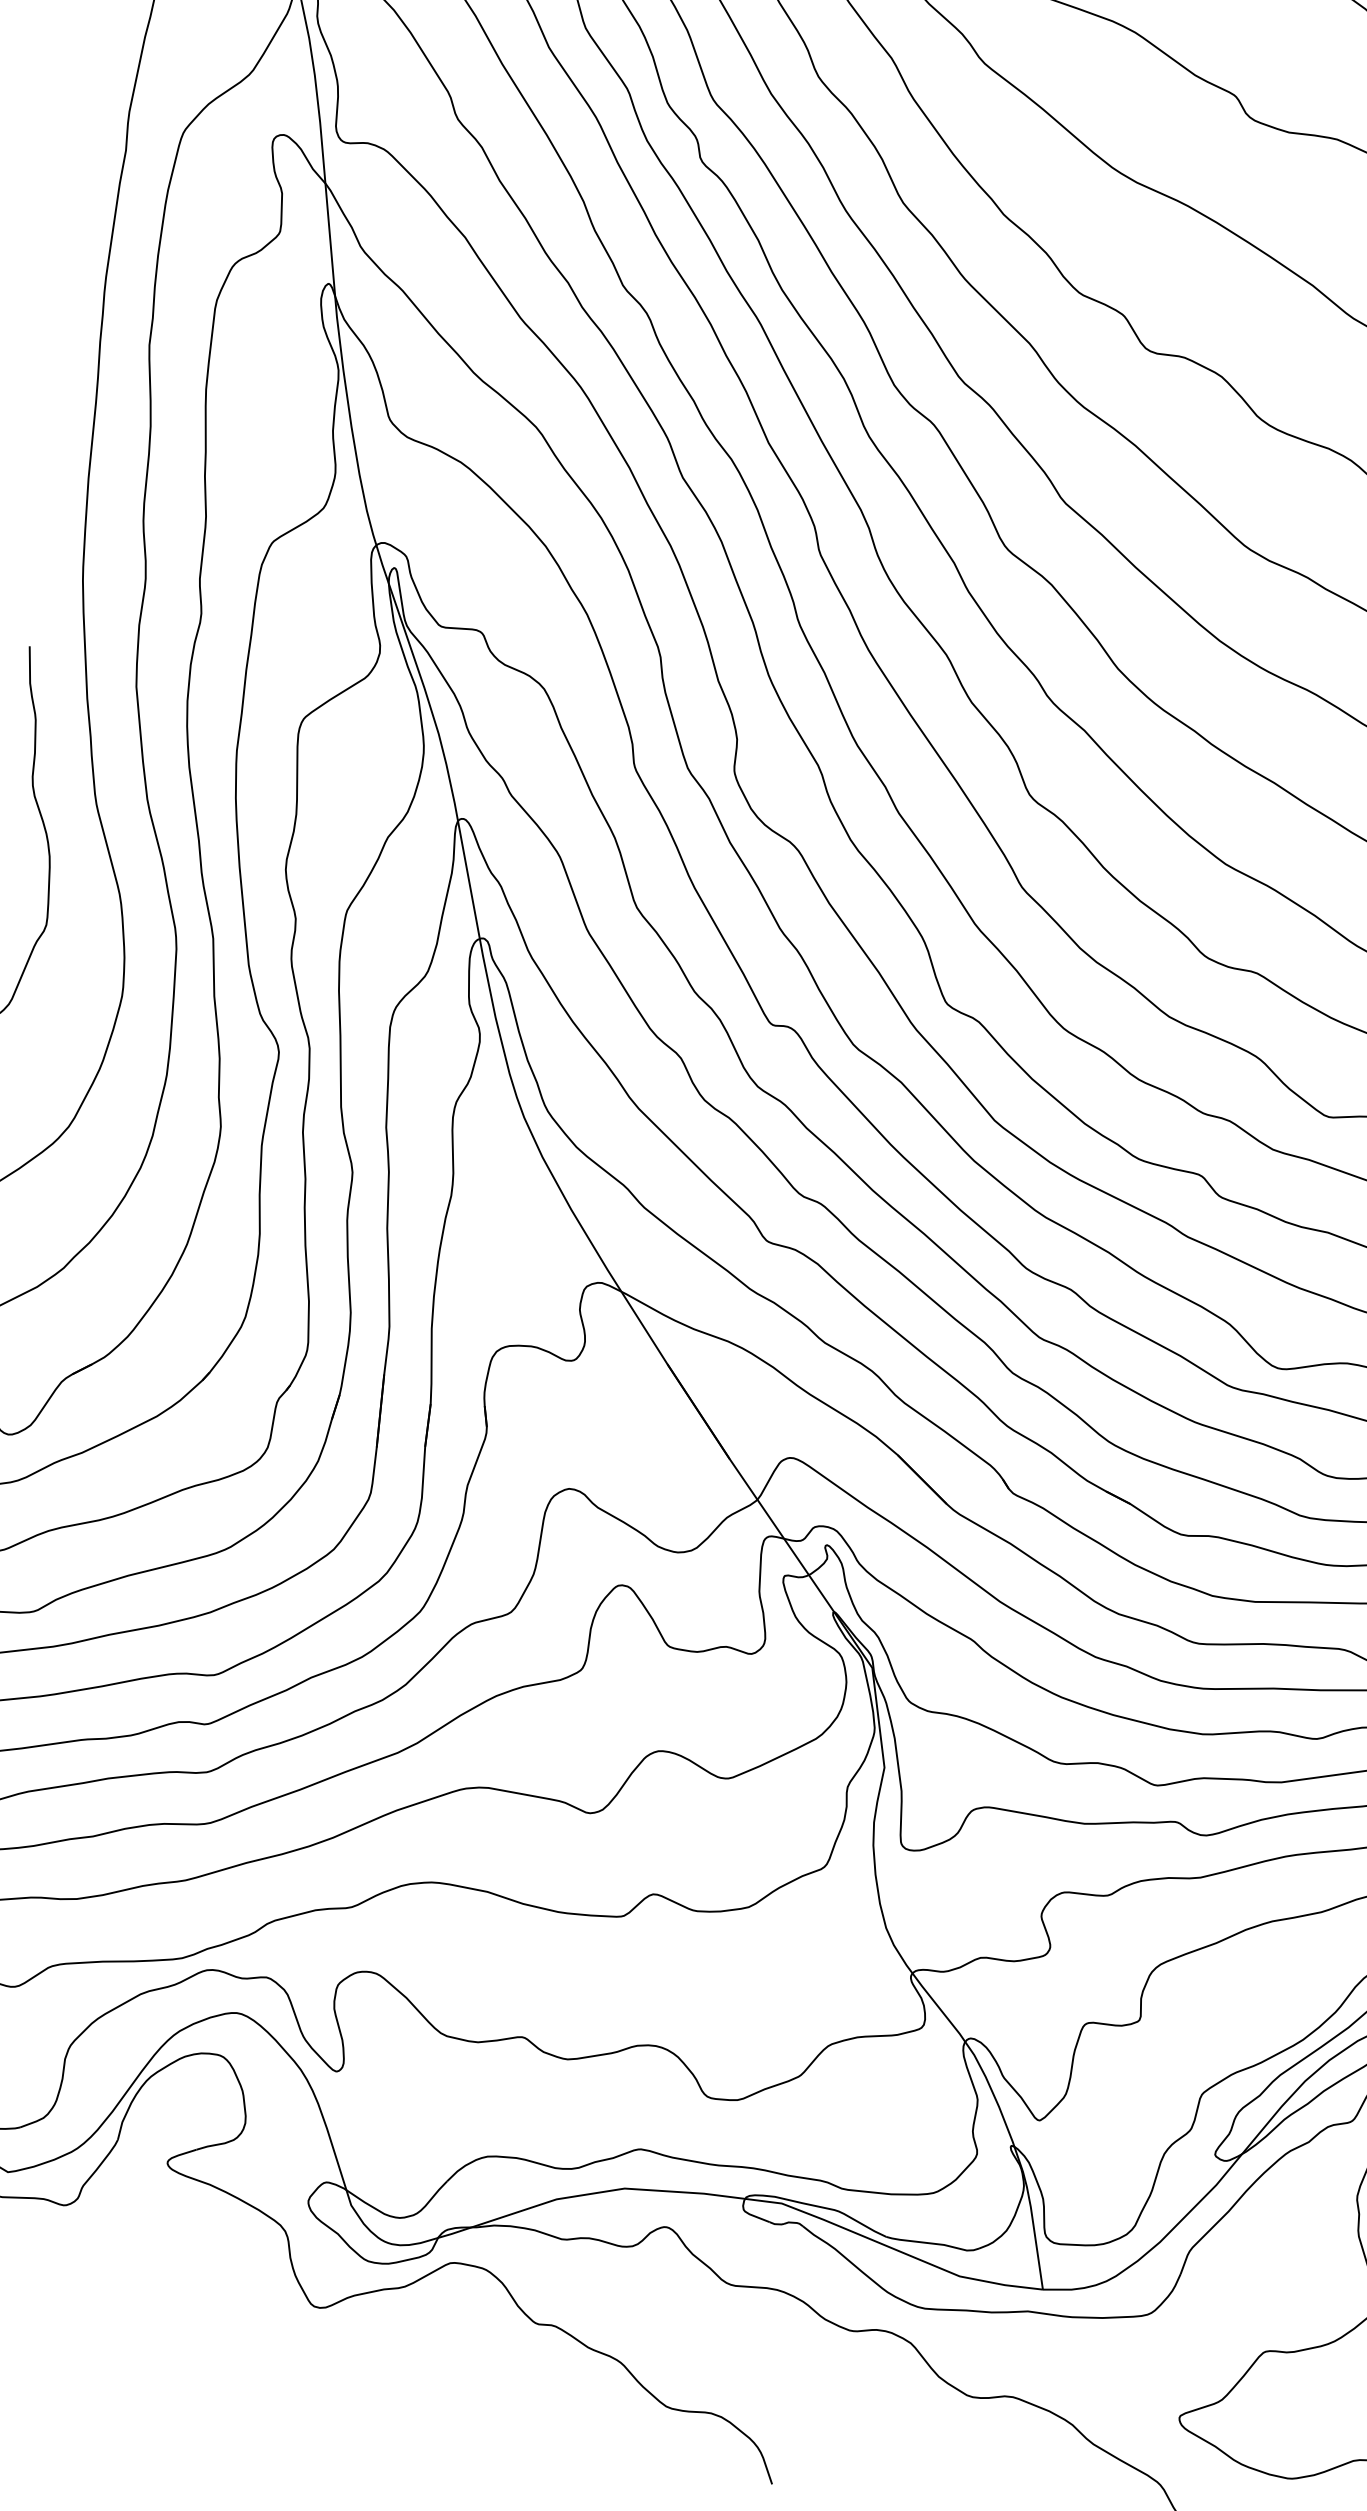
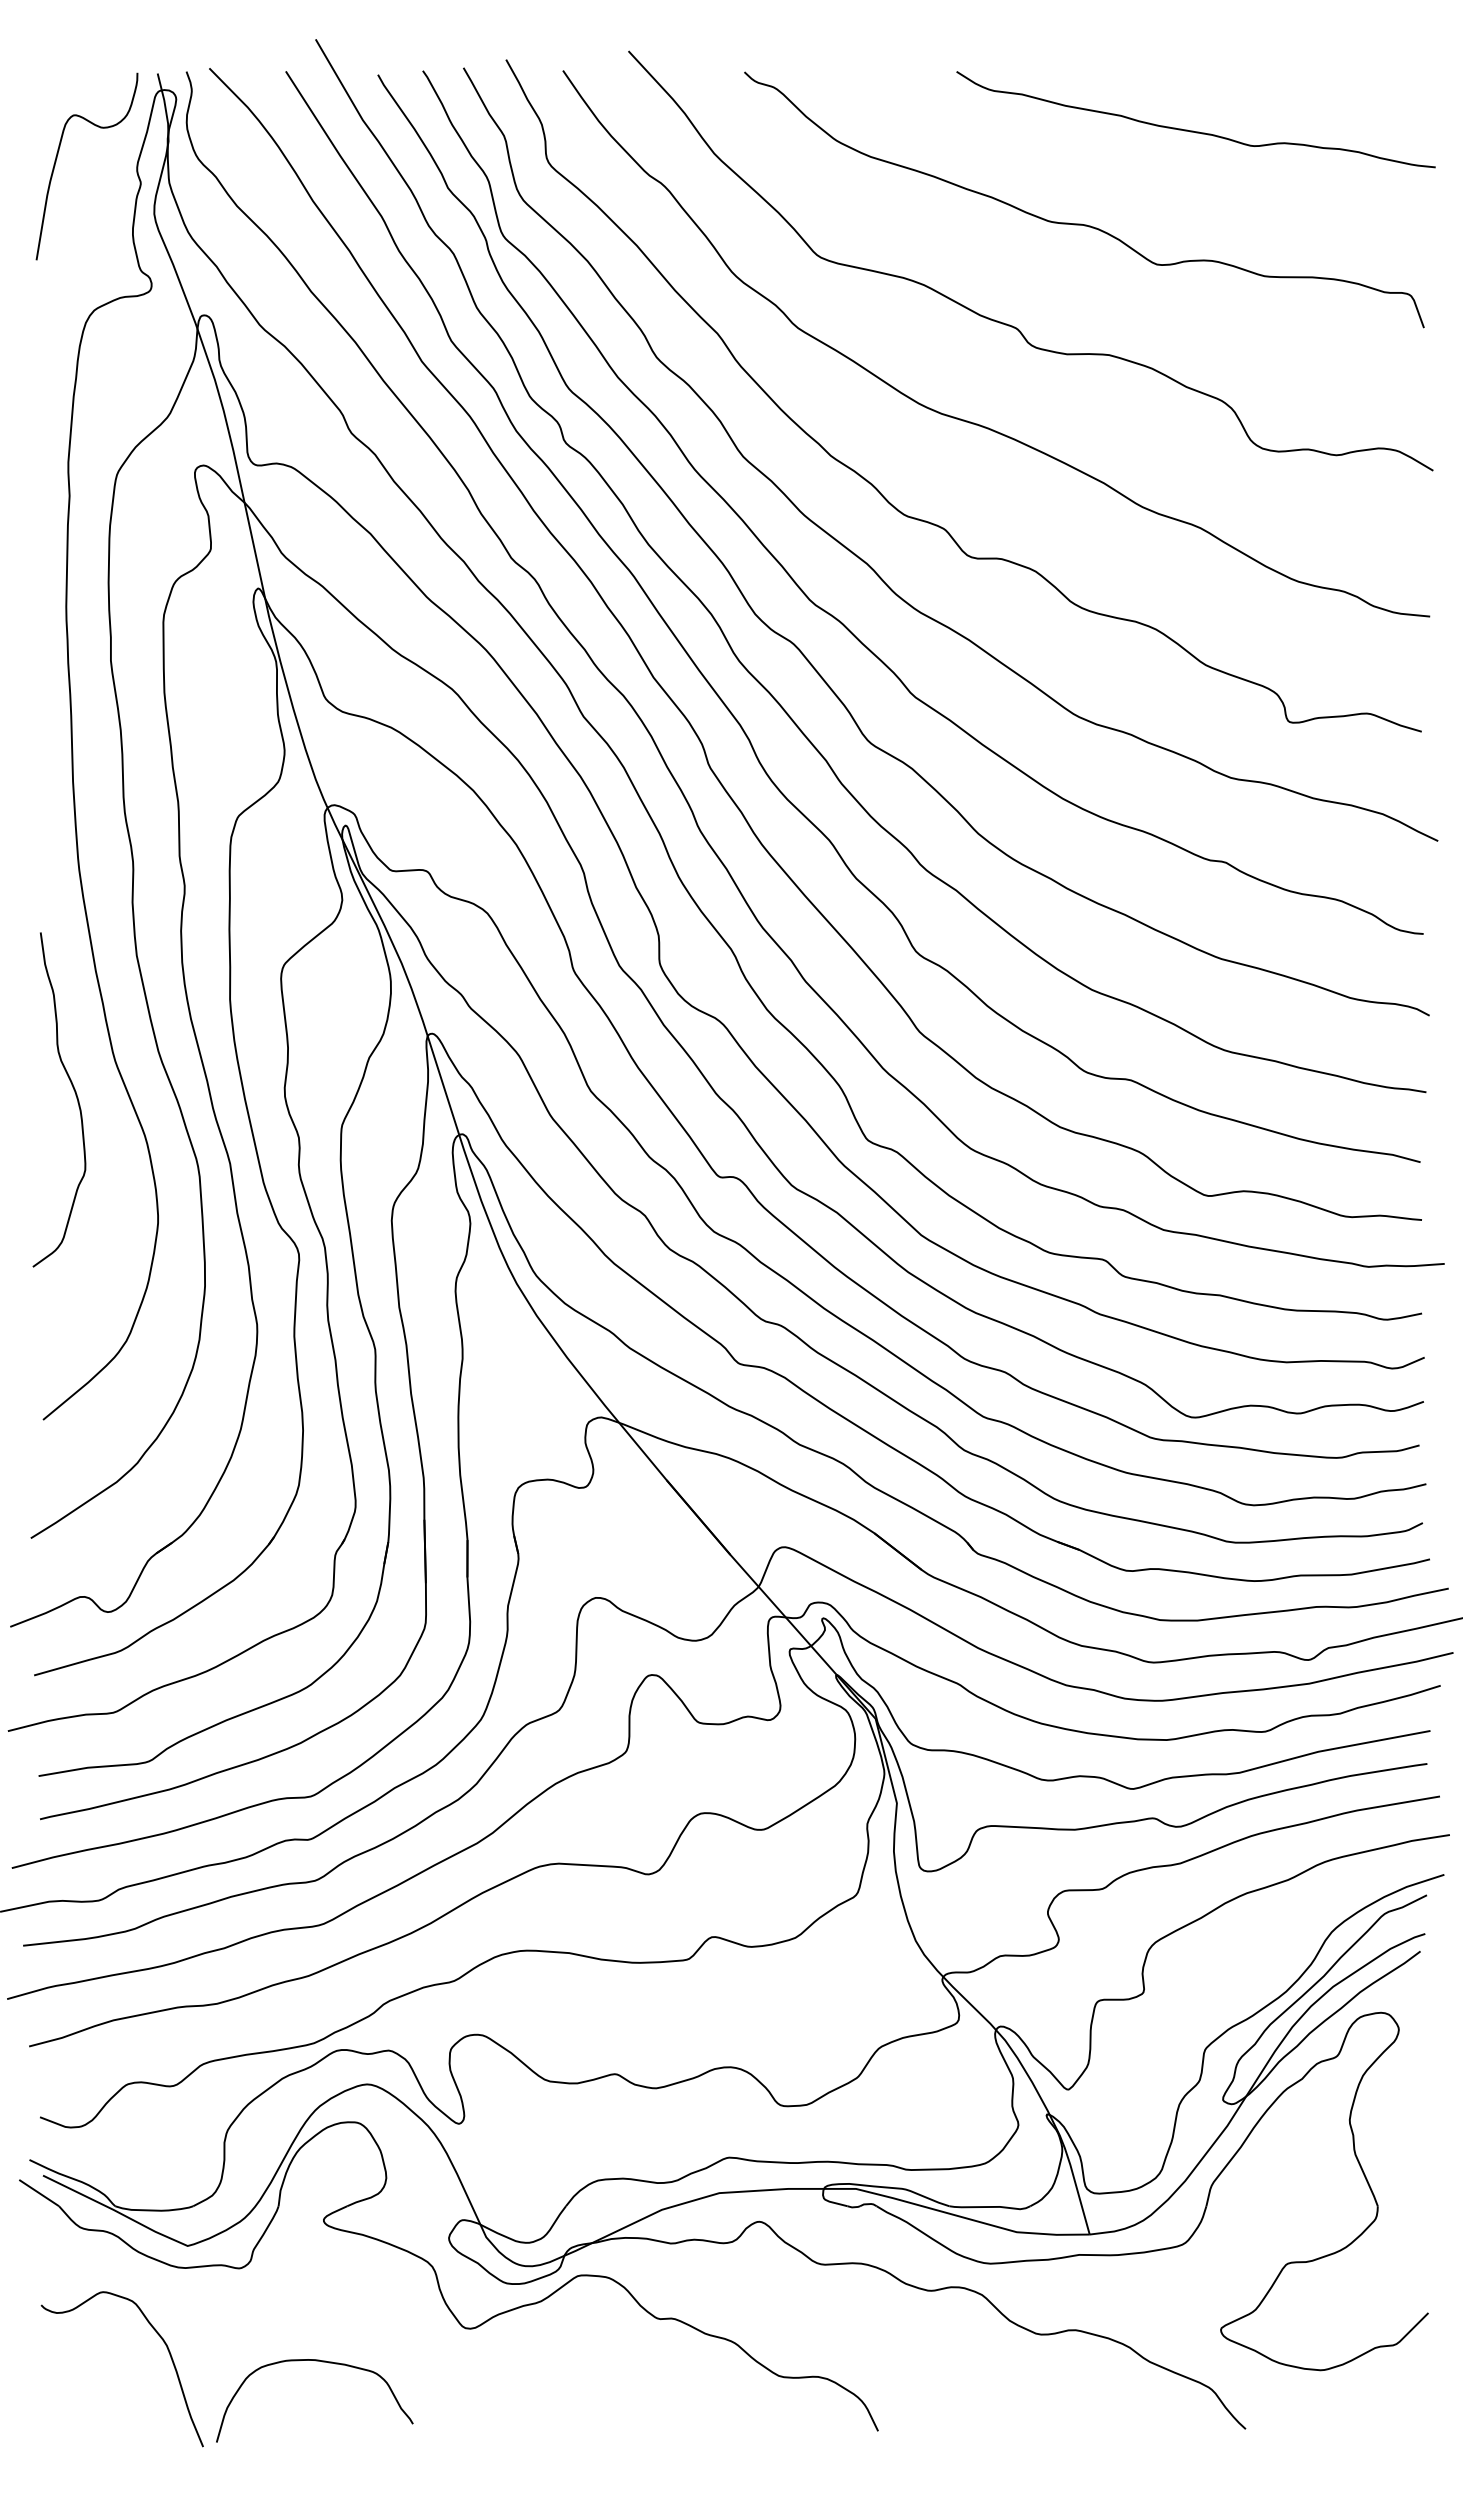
curve: (145, 2325) -> (322, 2362), added

